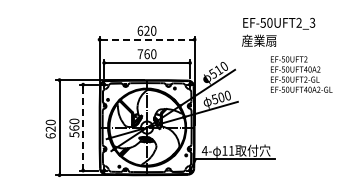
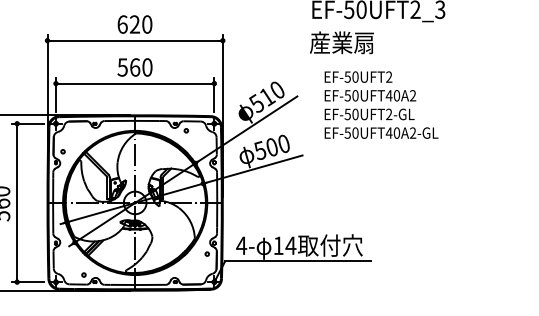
line: (147, 39) -> (135, 40), dashed -> solid
text: (140, 54) -> (122, 68), 760 -> 560
text: (301, 74) -> (381, 104), moved
line: (83, 128) -> (17, 204), dashed -> solid
text: (231, 150) -> (290, 245), 11 -> 14

